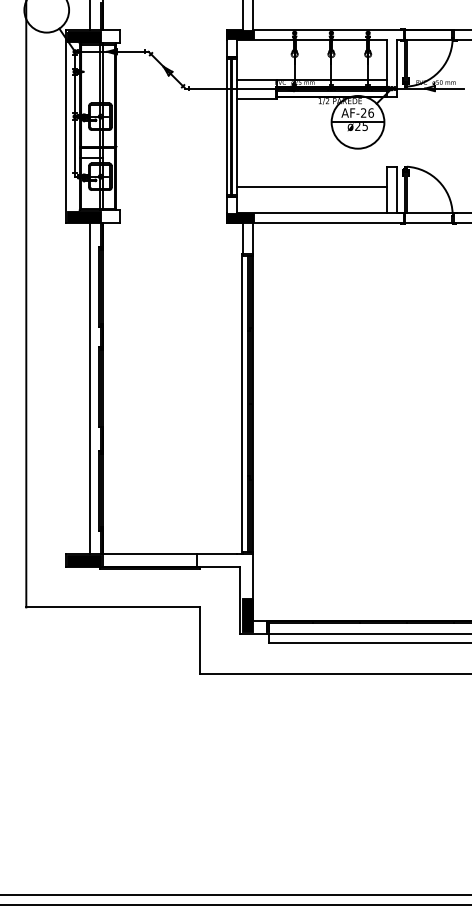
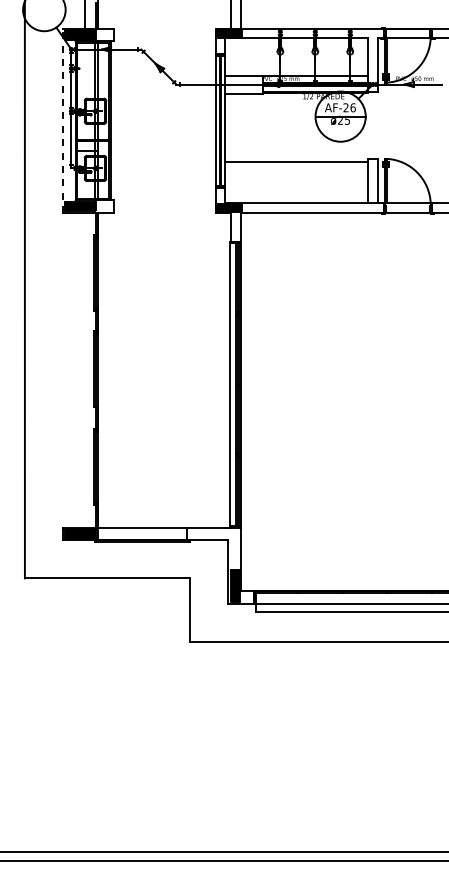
line: (66, 126) -> (63, 120), solid -> dashed
line: (311, 186) -> (296, 161), moved
line: (89, 387) -> (85, 369), removed

